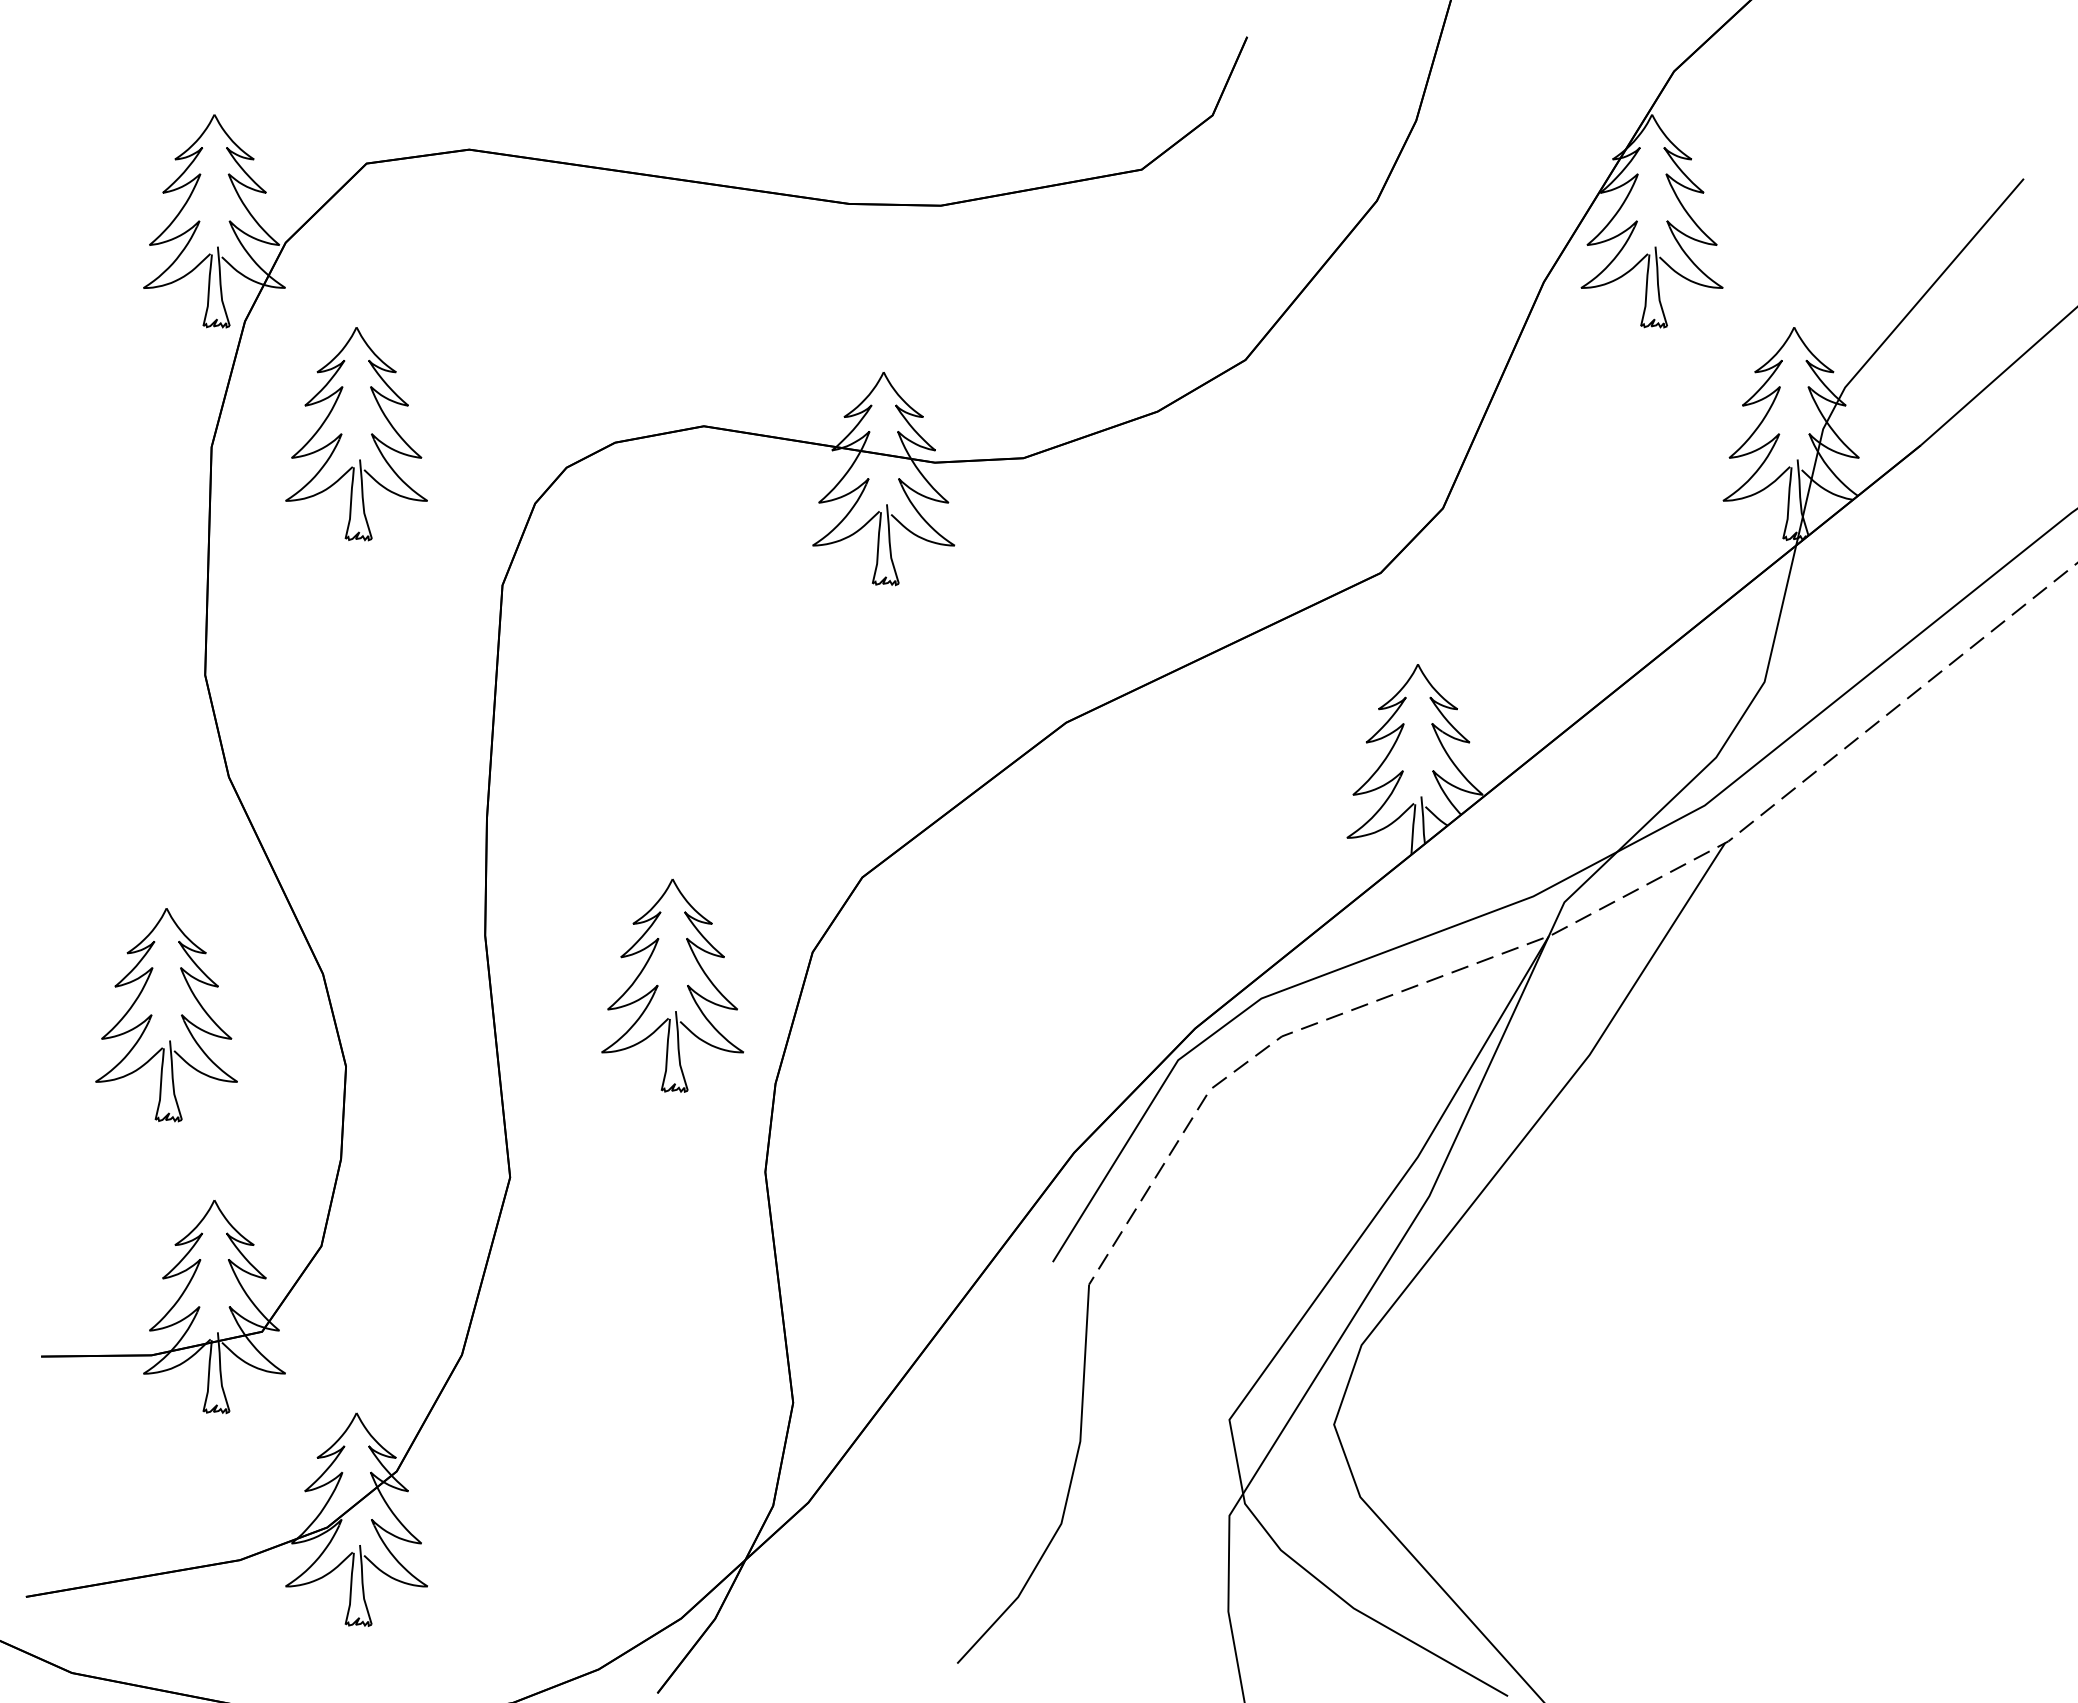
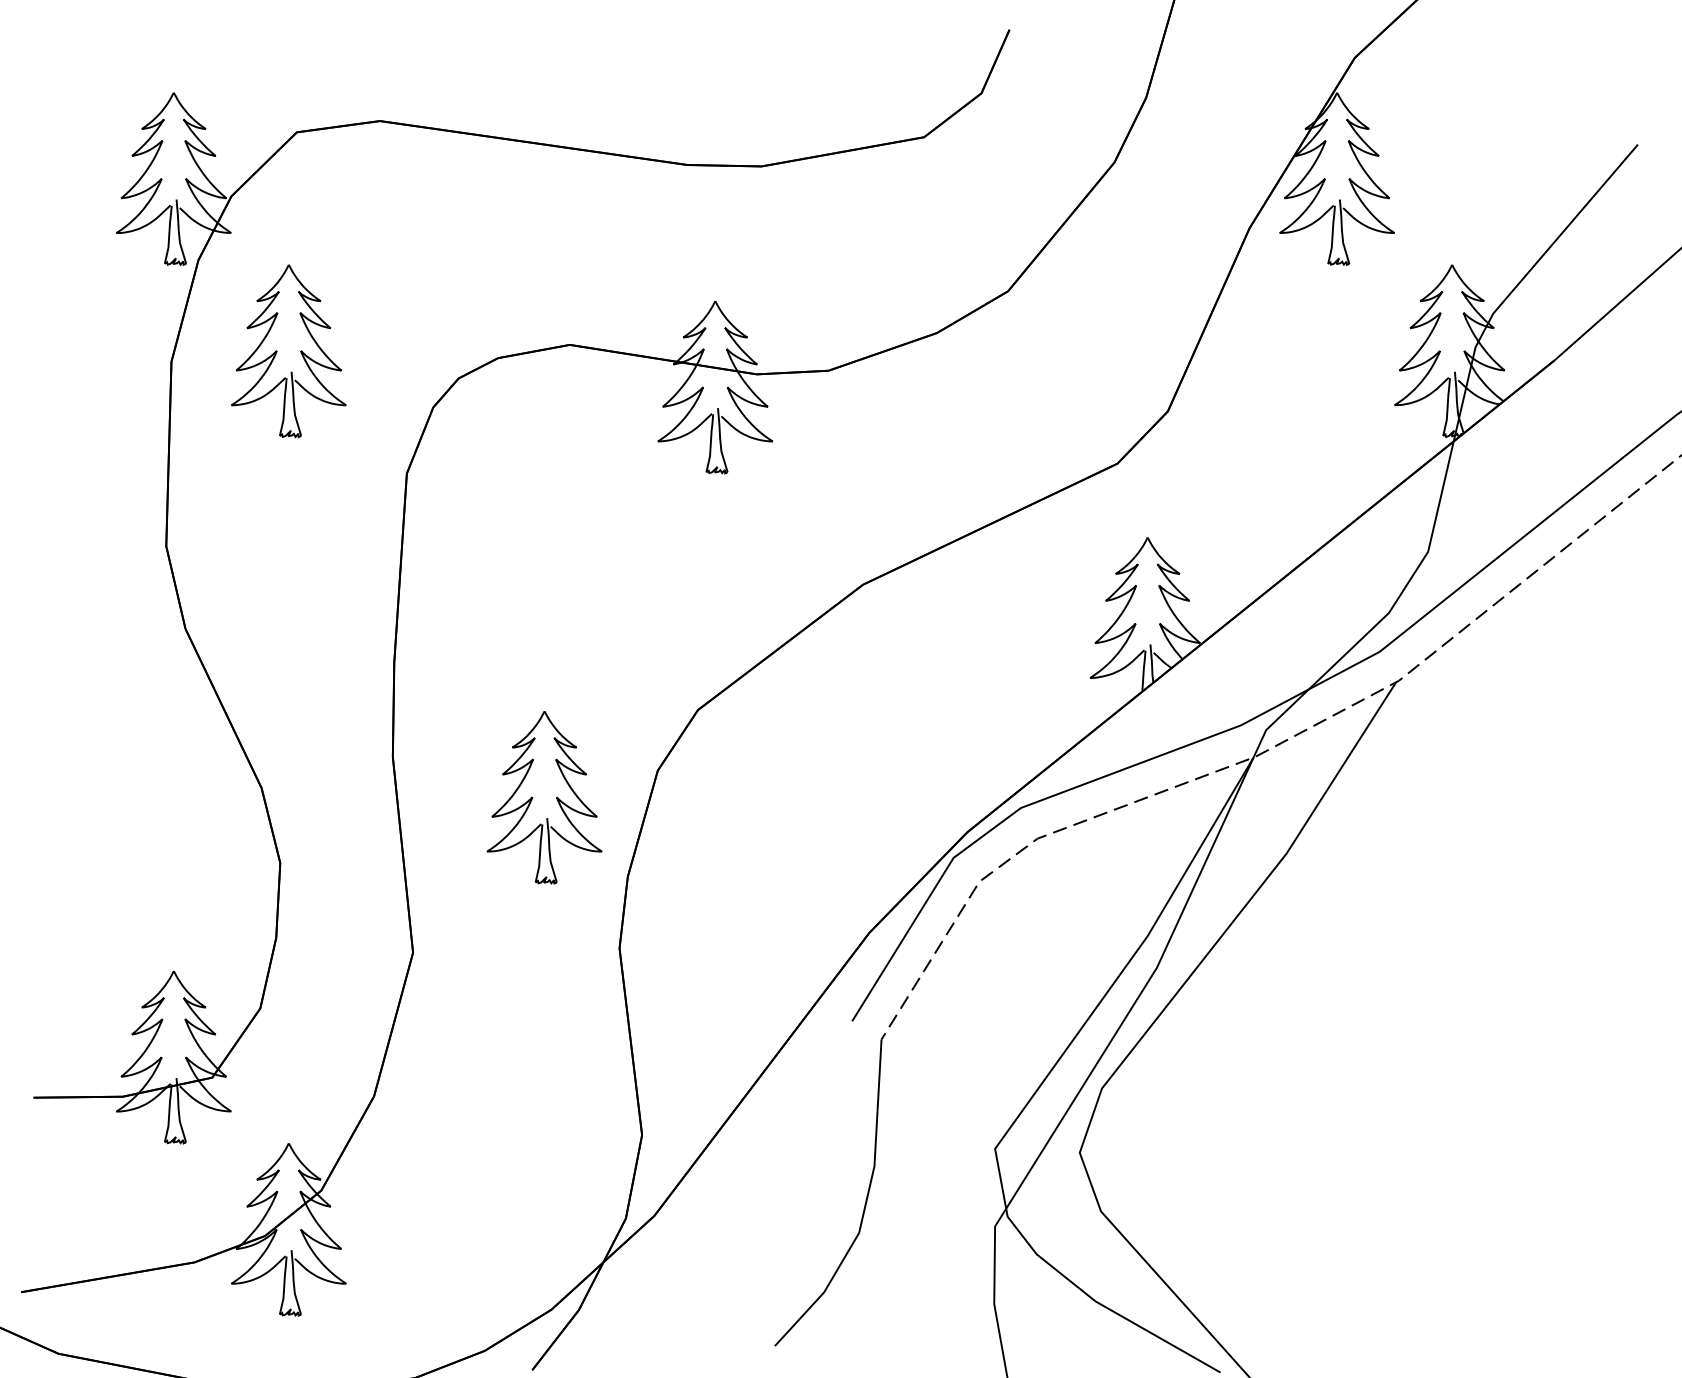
part: (152, 1015) -> (123, 821), removed

